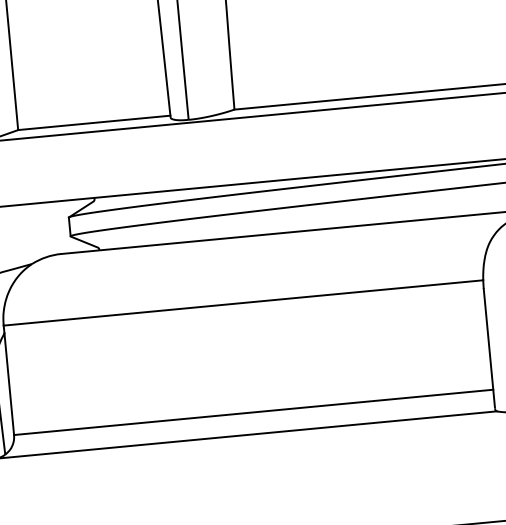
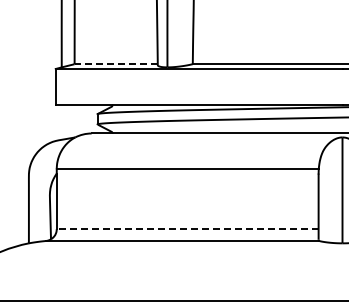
line: (94, 123) -> (116, 64), solid -> dashed
line: (253, 413) -> (187, 229), solid -> dashed

